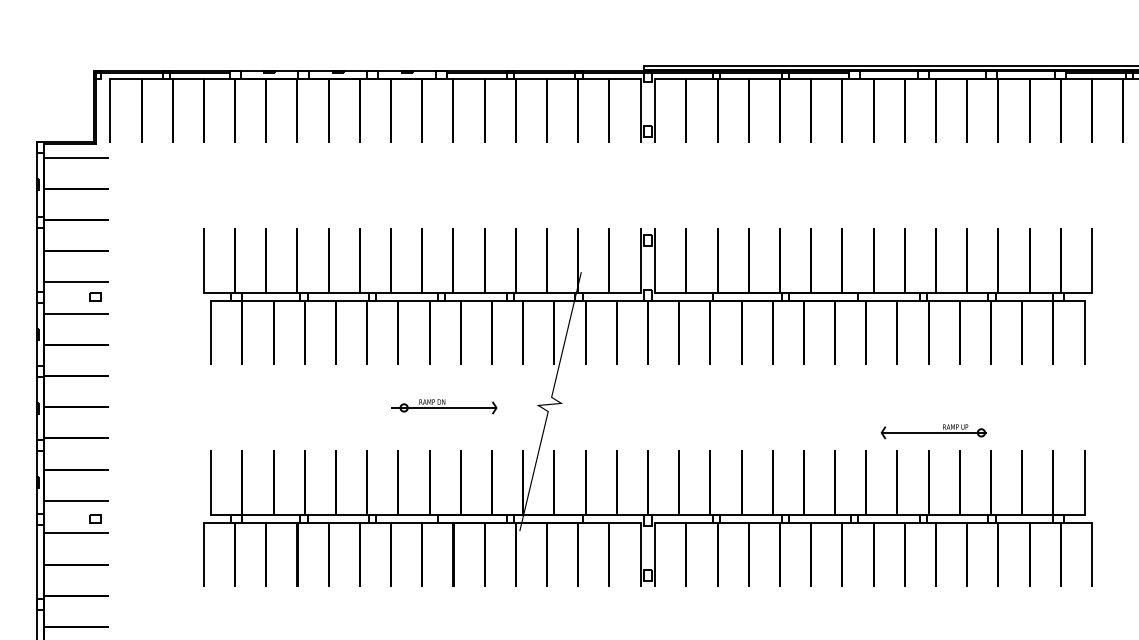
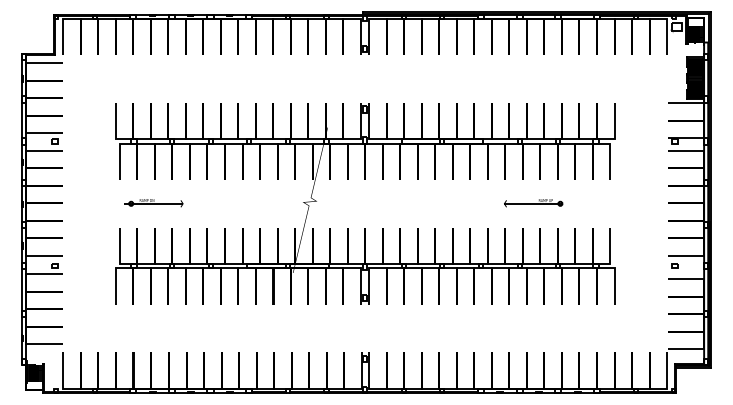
part: (443, 407) -> (153, 203), moved
part: (933, 432) -> (533, 203), moved

